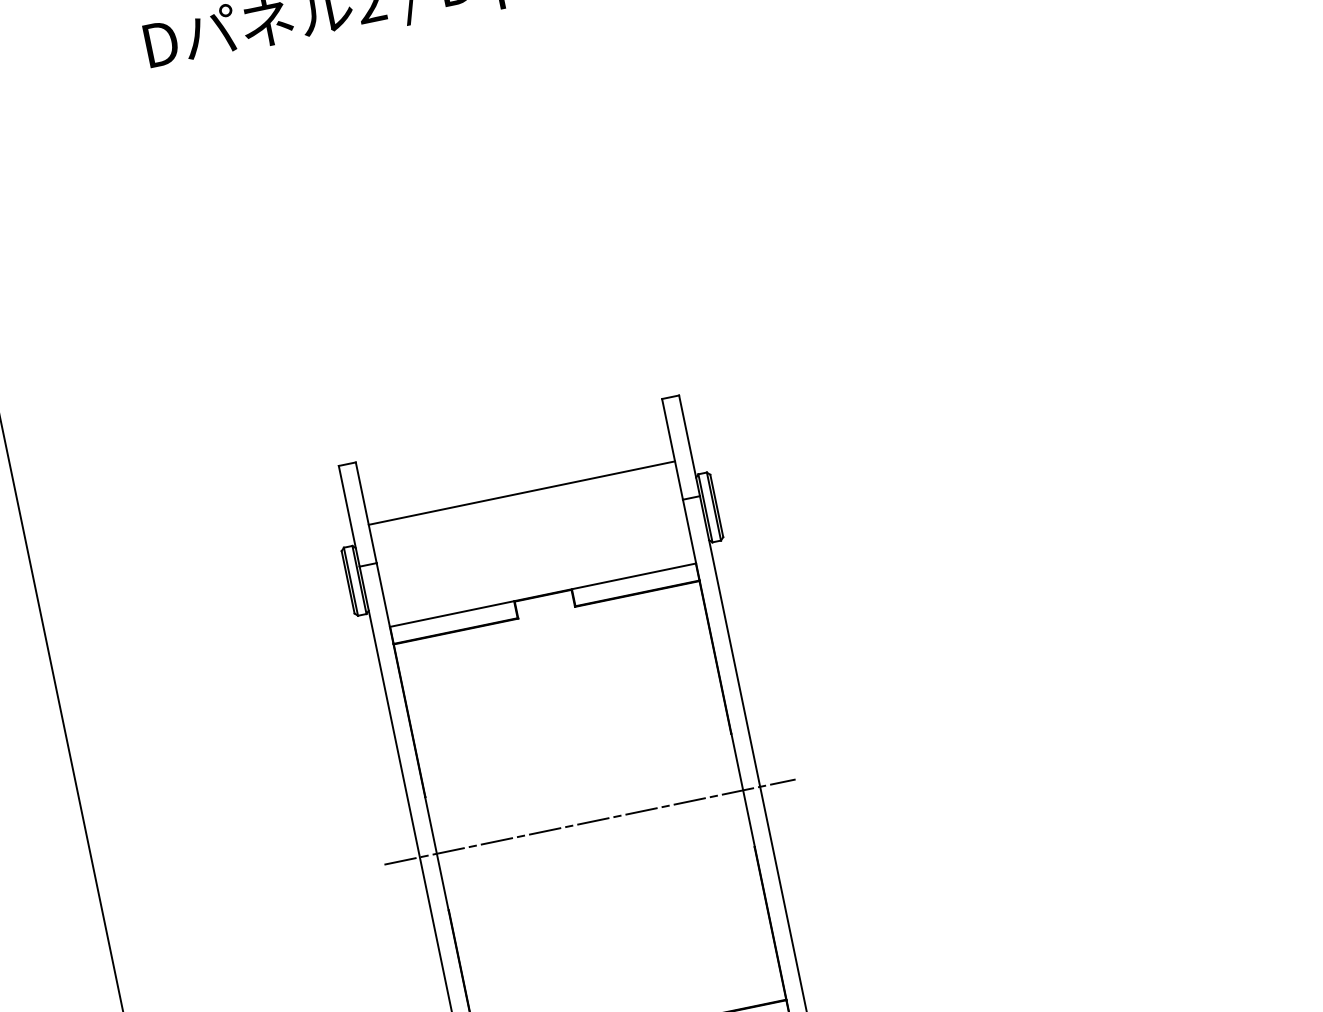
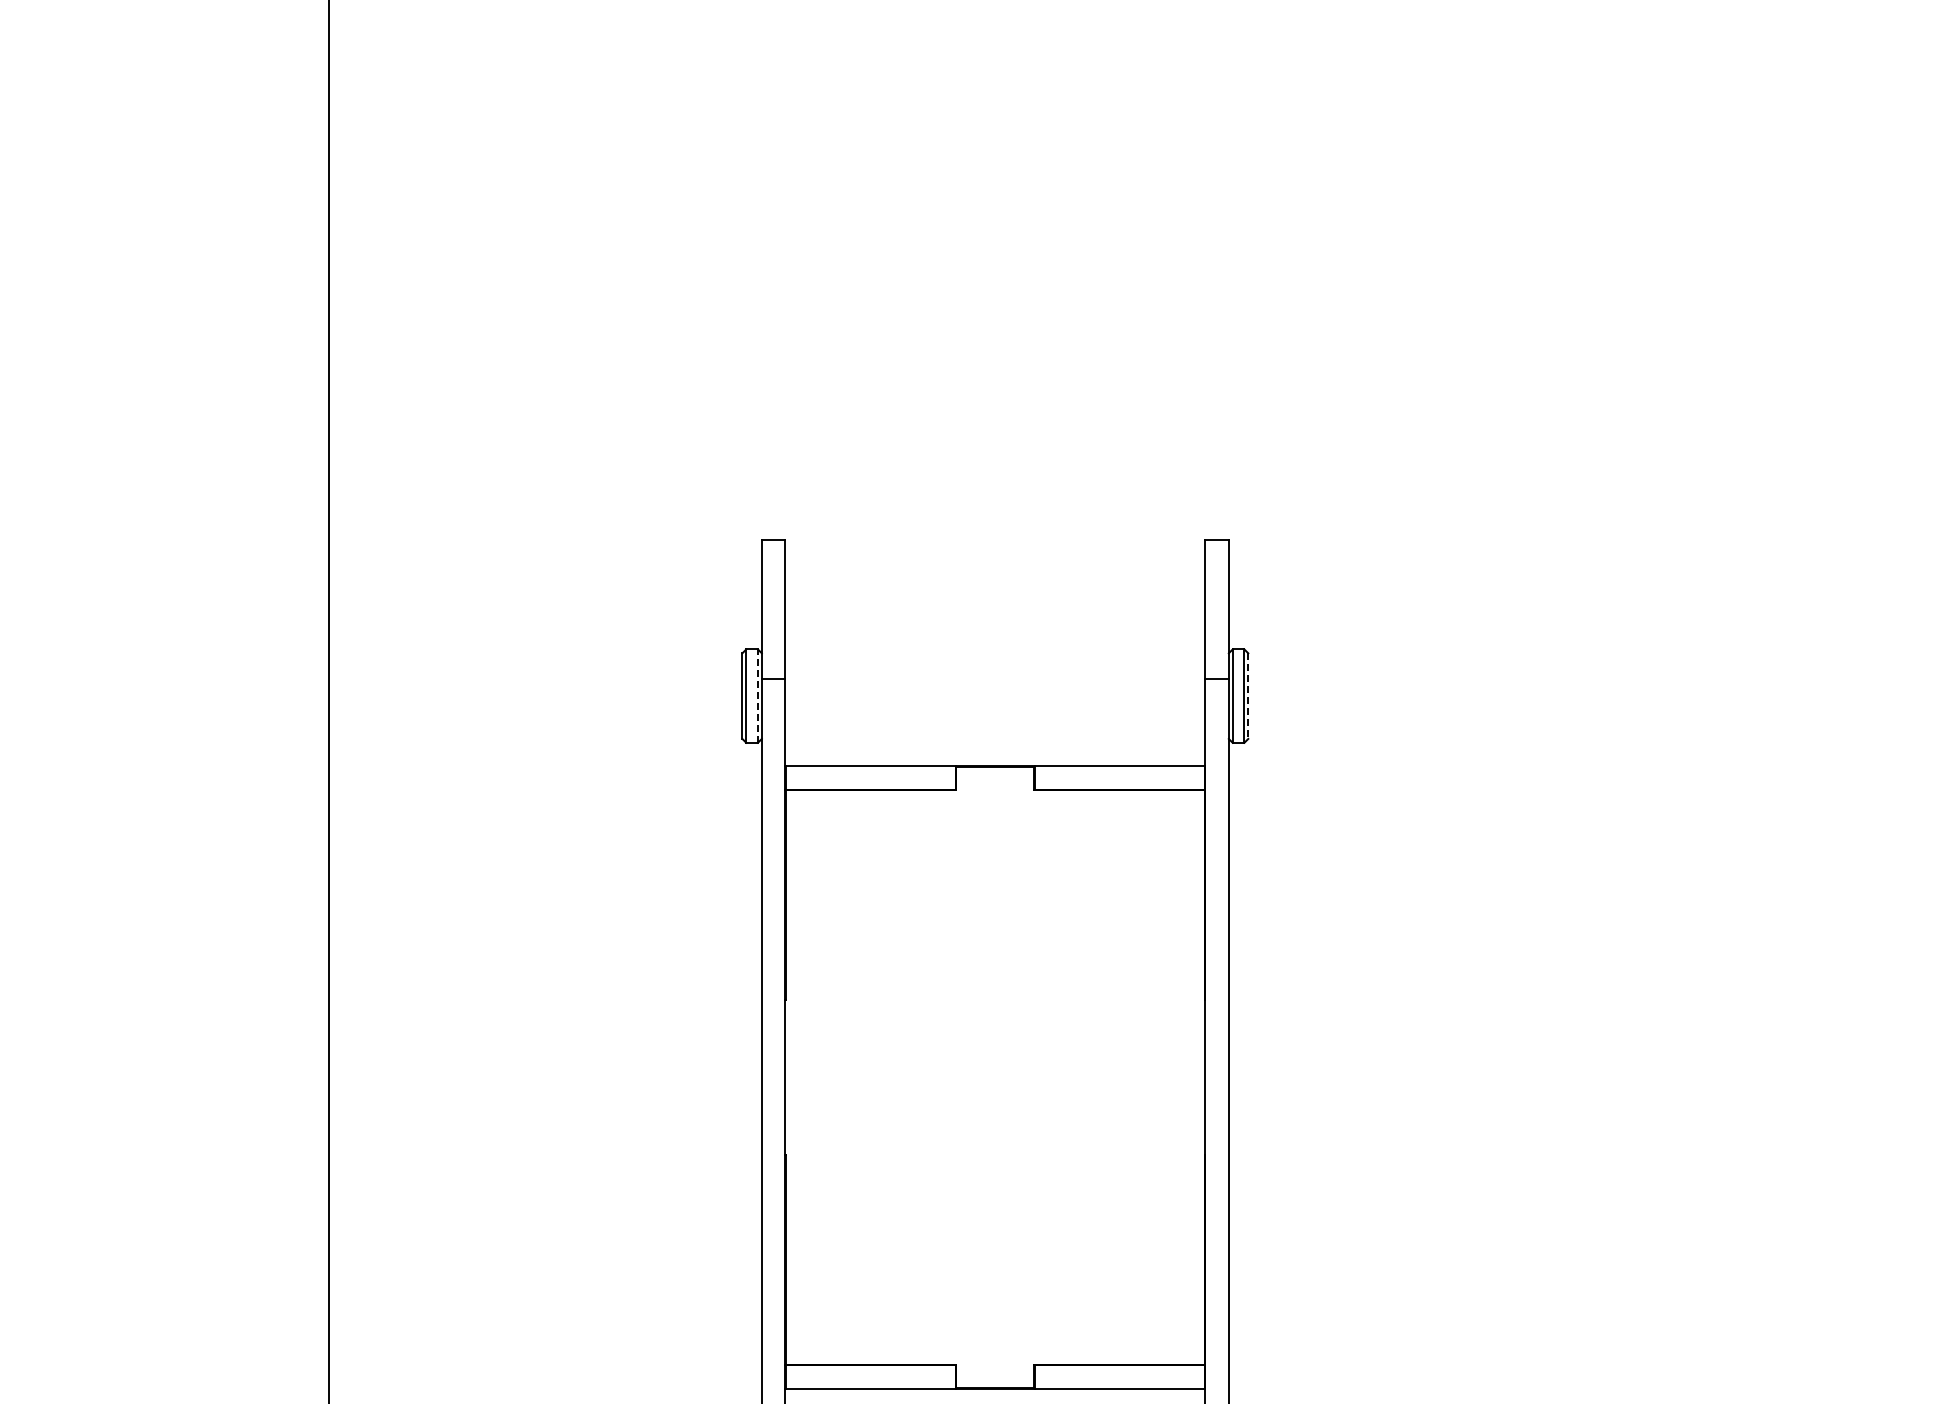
line: (522, 493) -> (995, 626), removed
line: (717, 506) -> (1248, 696), solid -> dashed
line: (359, 580) -> (757, 696), solid -> dashed
line: (590, 822) -> (995, 1077), removed

